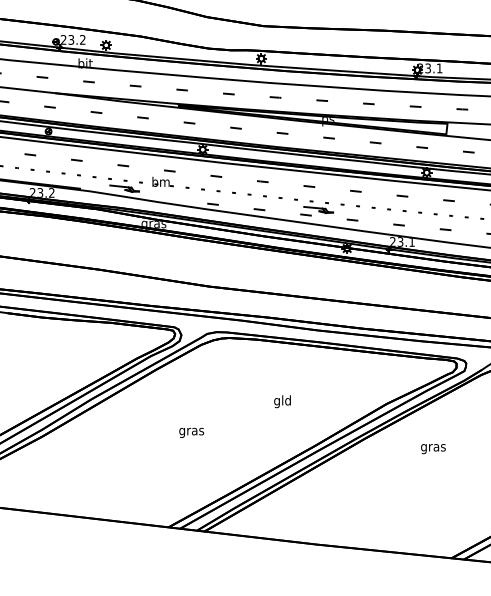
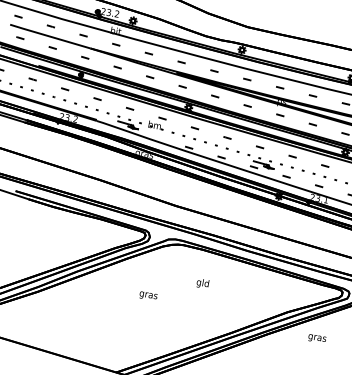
text: (282, 401) -> (202, 283), moved
text: (191, 432) -> (148, 295), moved
text: (433, 449) -> (317, 339), moved

